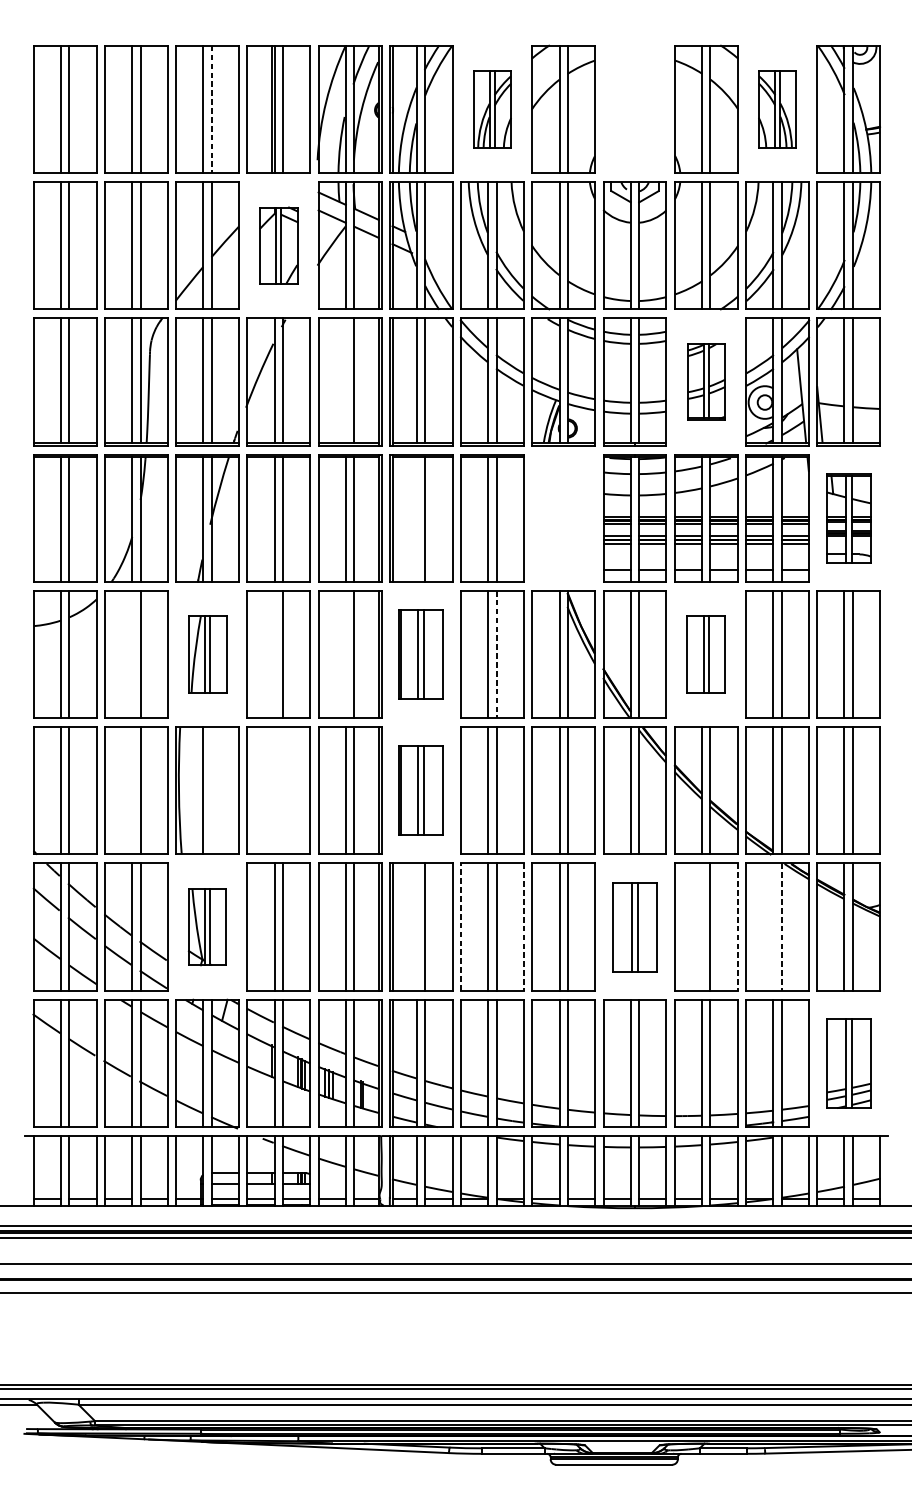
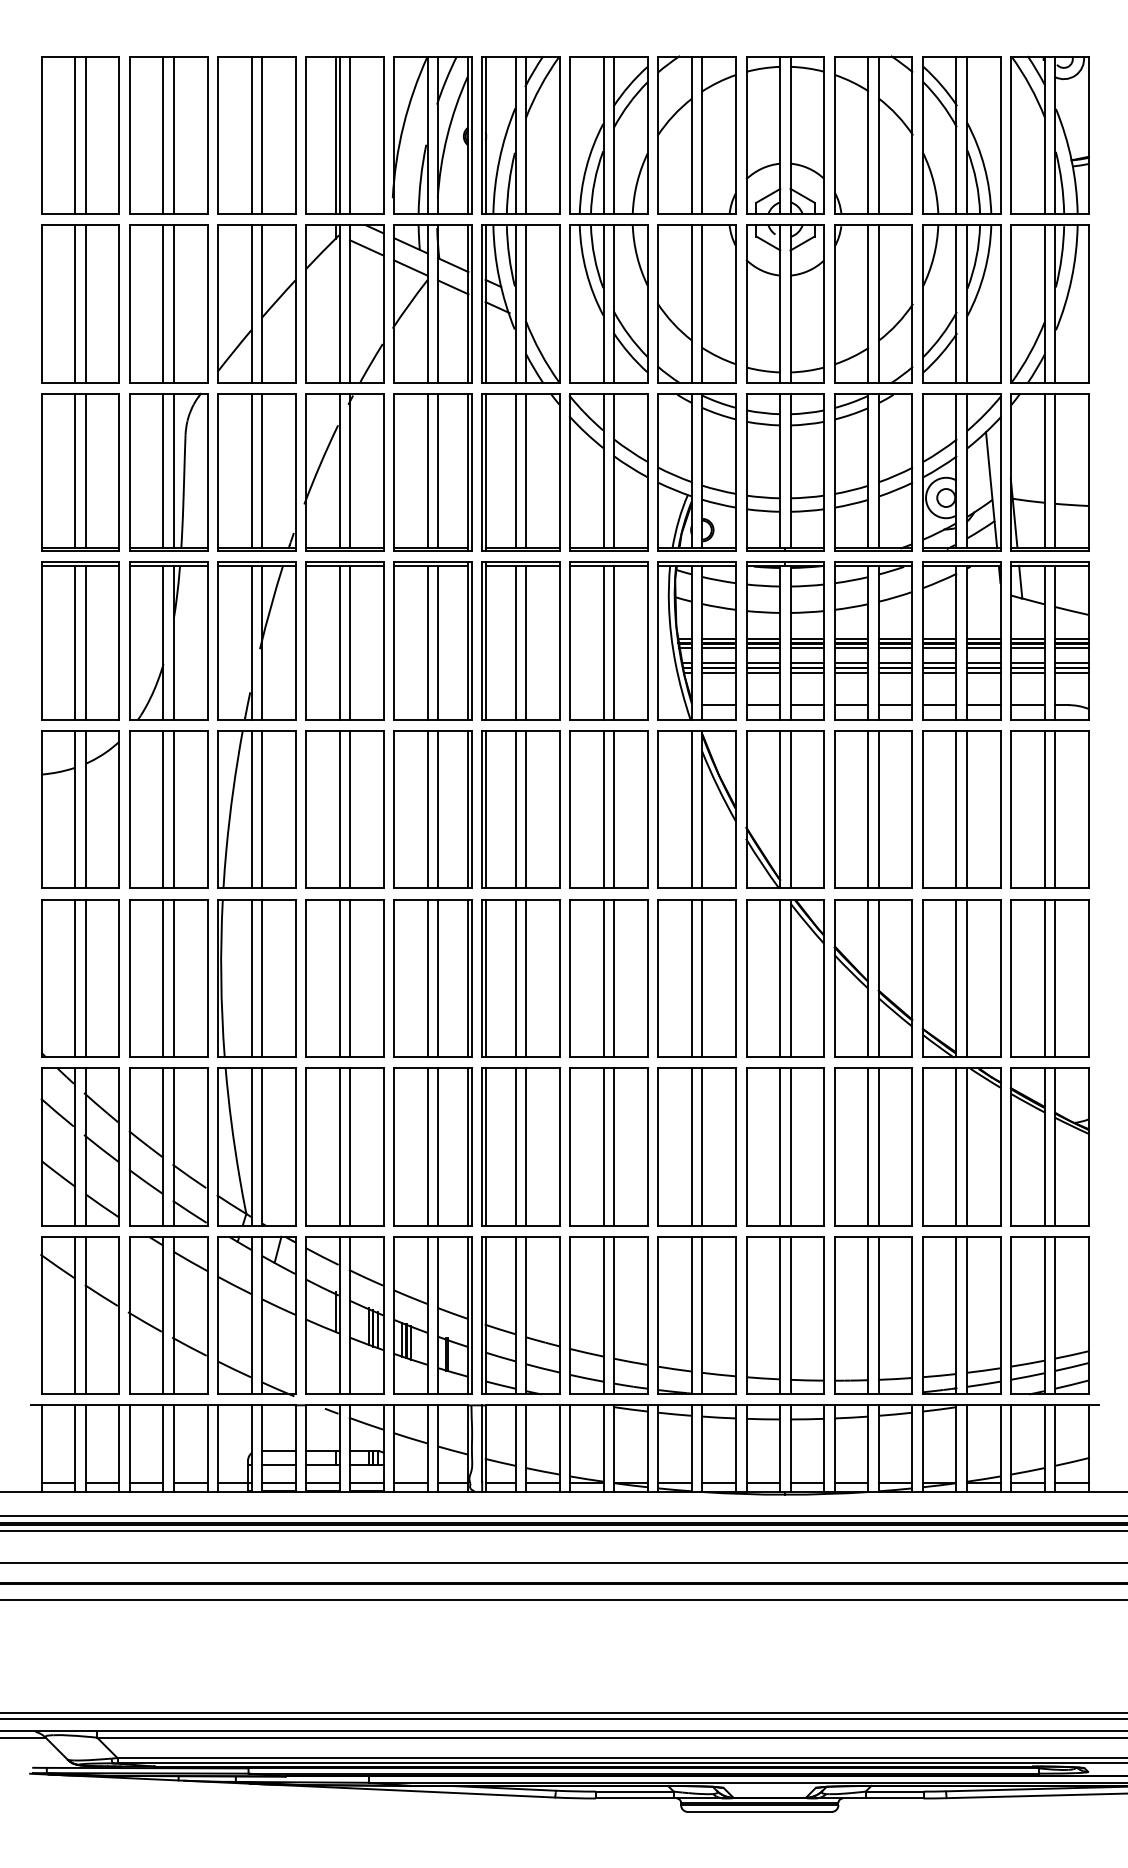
line: (211, 109) -> (261, 135), dashed -> solid
part: (491, 109) -> (608, 135), size x1.67
part: (634, 109) -> (784, 135), added
part: (777, 109) -> (961, 135), size x1.67
part: (278, 245) -> (344, 303), size x1.67
line: (345, 380) -> (427, 470), added
part: (706, 381) -> (873, 472), size x1.67
part: (563, 517) -> (696, 640), added
part: (848, 517) -> (1049, 640), size x1.43
line: (416, 519) -> (515, 642), added
line: (132, 654) -> (163, 809), added
part: (207, 654) -> (256, 809), size x1.67
line: (274, 654) -> (339, 809), added
line: (345, 654) -> (427, 809), added
part: (420, 654) -> (520, 809), size x1.43
line: (496, 654) -> (614, 809), dashed -> solid
part: (706, 654) -> (873, 809), size x1.67
line: (132, 790) -> (163, 977), added
line: (211, 790) -> (261, 977), added
line: (274, 790) -> (339, 977), added
line: (283, 790) -> (350, 977), added
part: (420, 790) -> (520, 978), size x1.43
part: (207, 926) -> (256, 1146), size x1.67
line: (416, 926) -> (515, 1146), added
line: (461, 926) -> (570, 1146), dashed -> solid
line: (524, 926) -> (648, 1146), dashed -> solid
part: (635, 926) -> (785, 1146), size x1.43
line: (702, 926) -> (868, 1146), added
line: (737, 926) -> (912, 1146), dashed -> solid
line: (773, 926) -> (956, 1146), added
line: (781, 926) -> (966, 1146), dashed -> solid
part: (848, 1063) -> (1049, 1315), size x1.43

